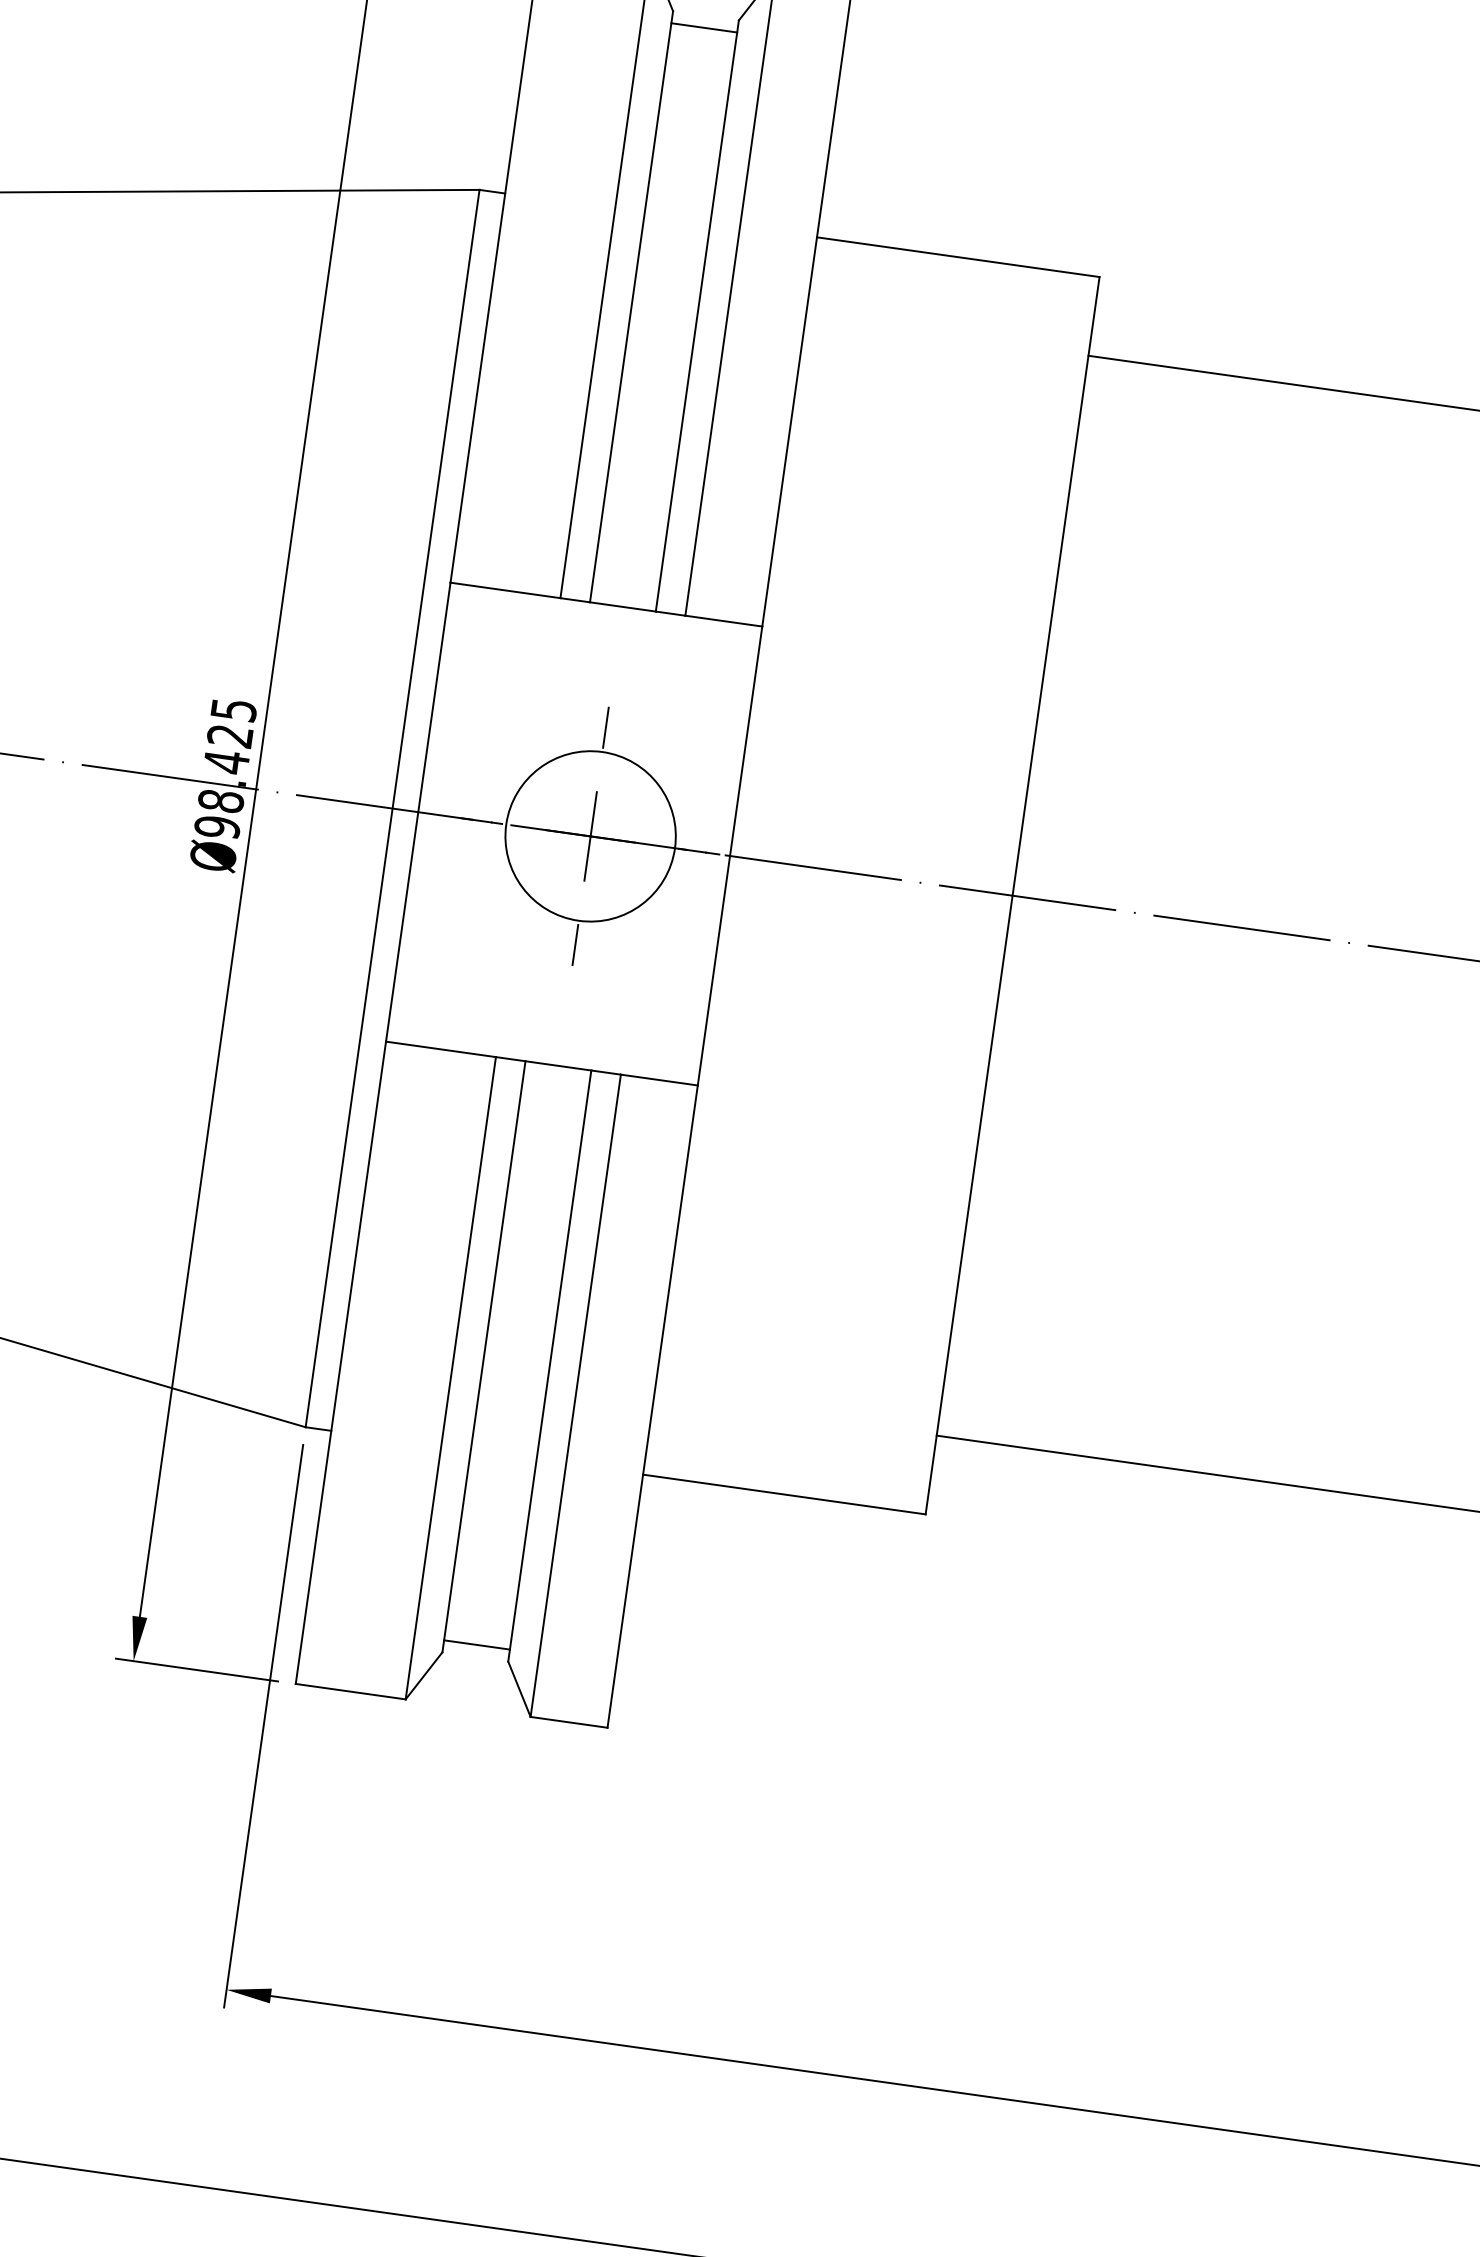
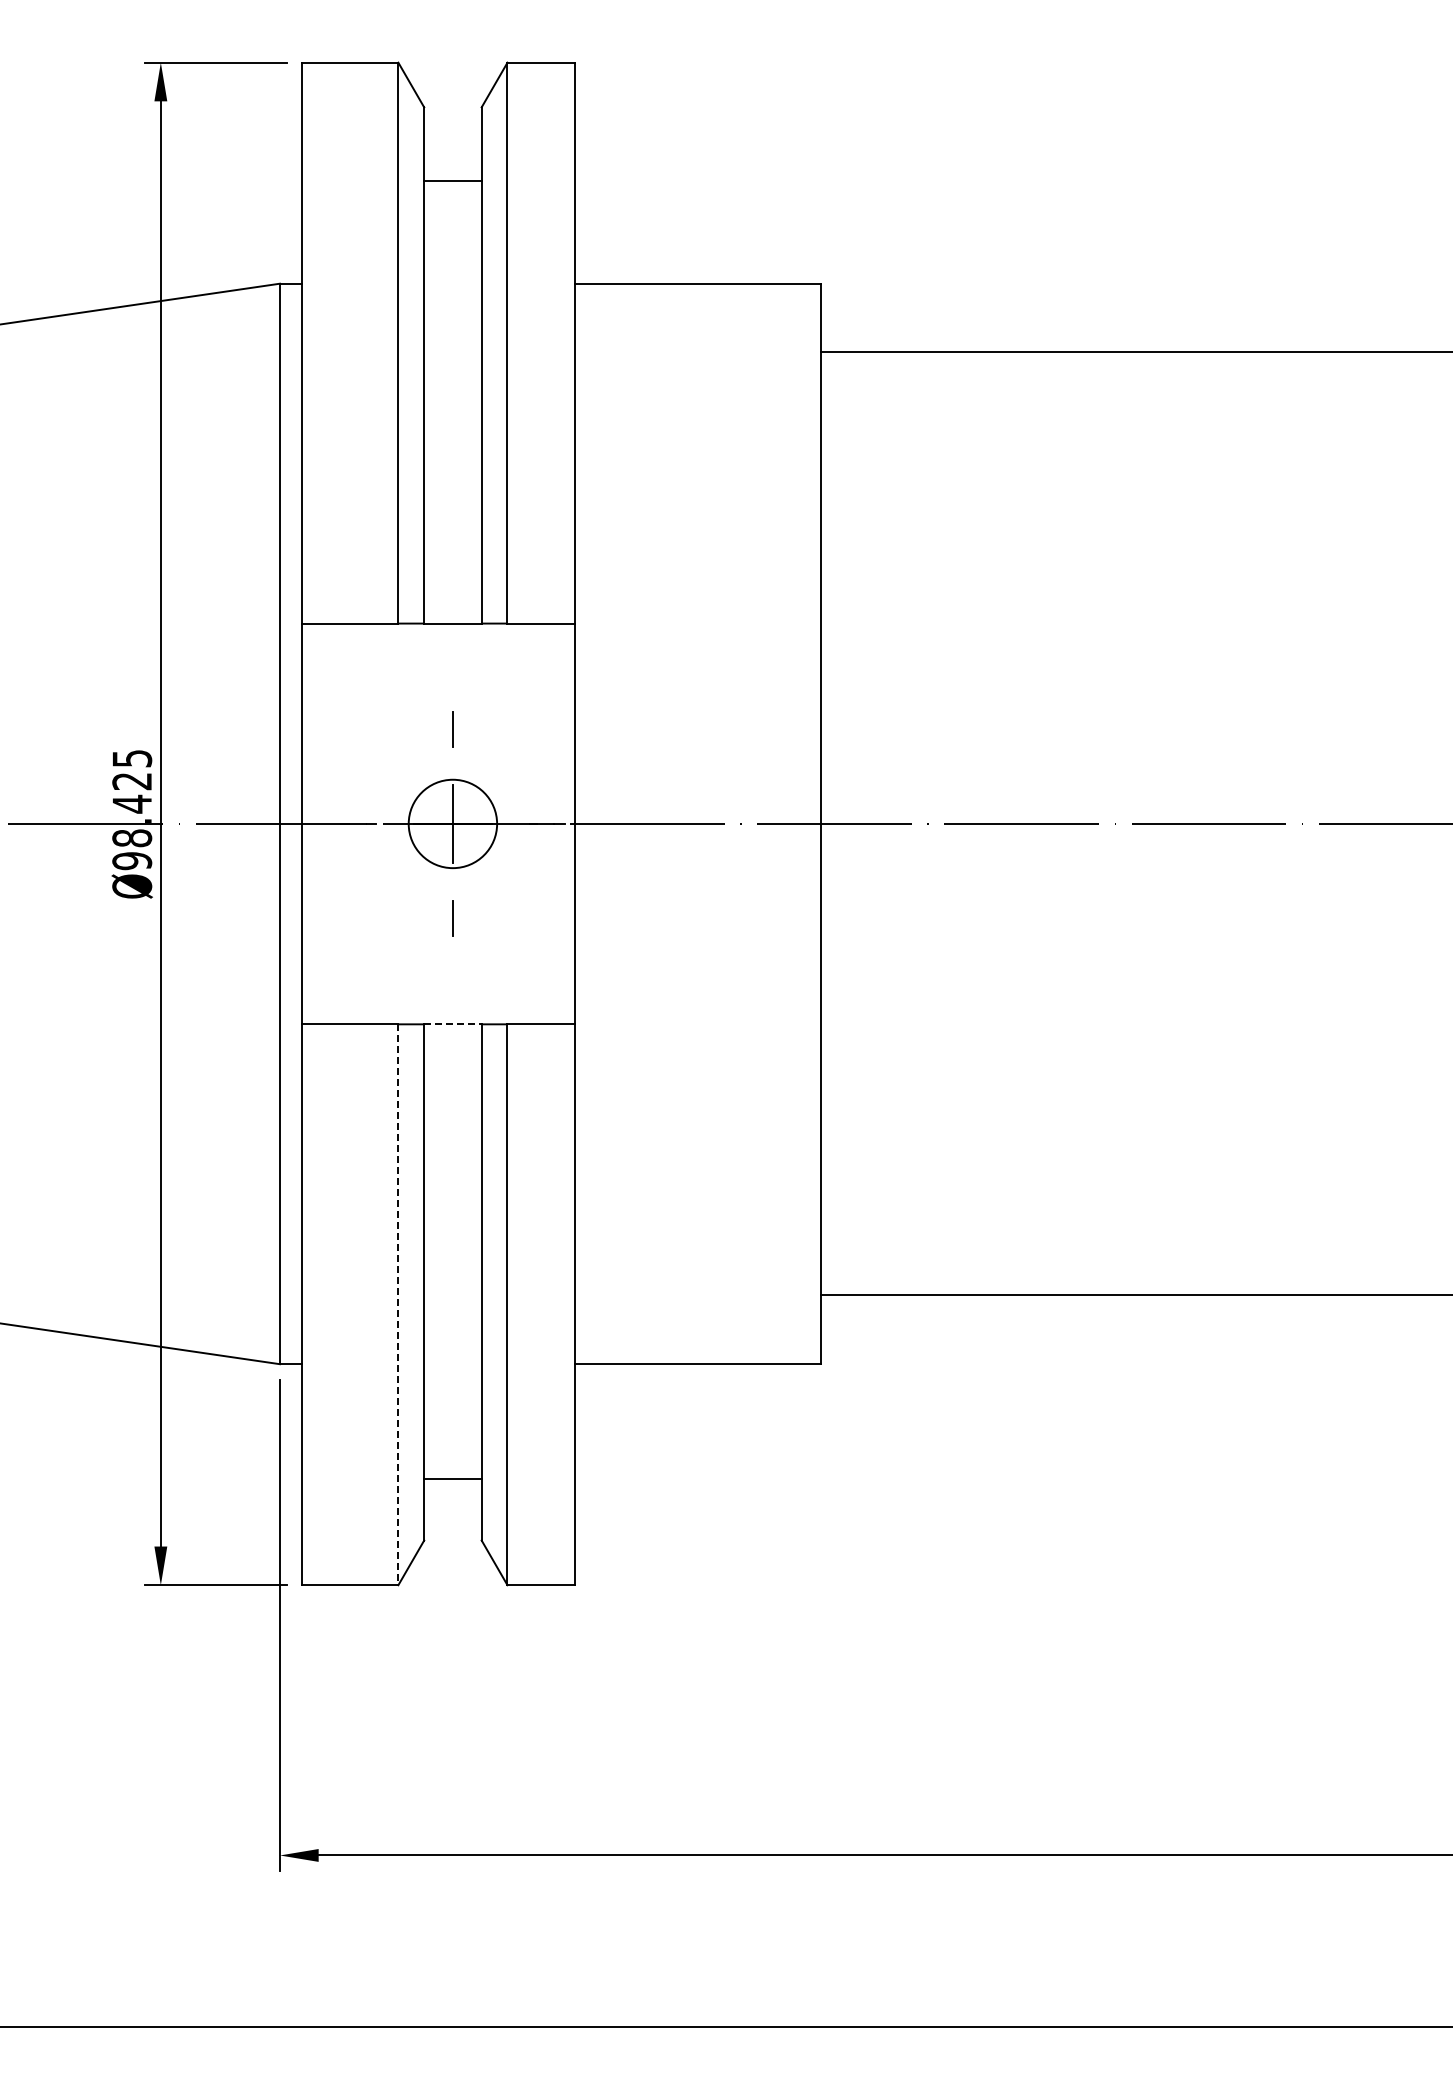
line: (703, 27) -> (452, 180), moved
circle: (590, 835) -> (452, 823), size x0.6
line: (557, 1065) -> (452, 1024), solid -> dashed
line: (450, 1379) -> (398, 1305), solid -> dashed
line: (476, 1645) -> (452, 1479), moved

